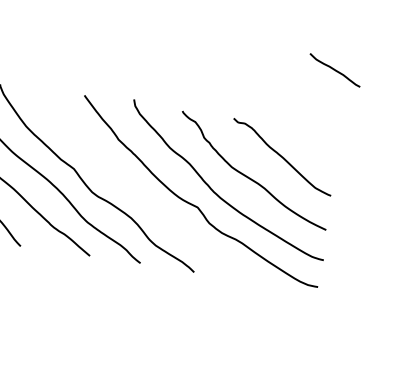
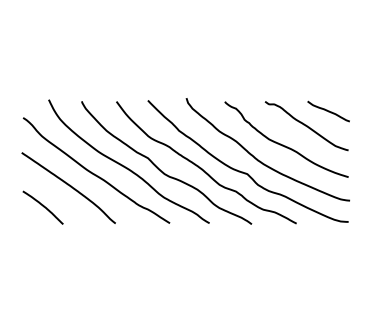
curve: (334, 70) -> (328, 111), moved
curve: (140, 190) -> (201, 167), added

